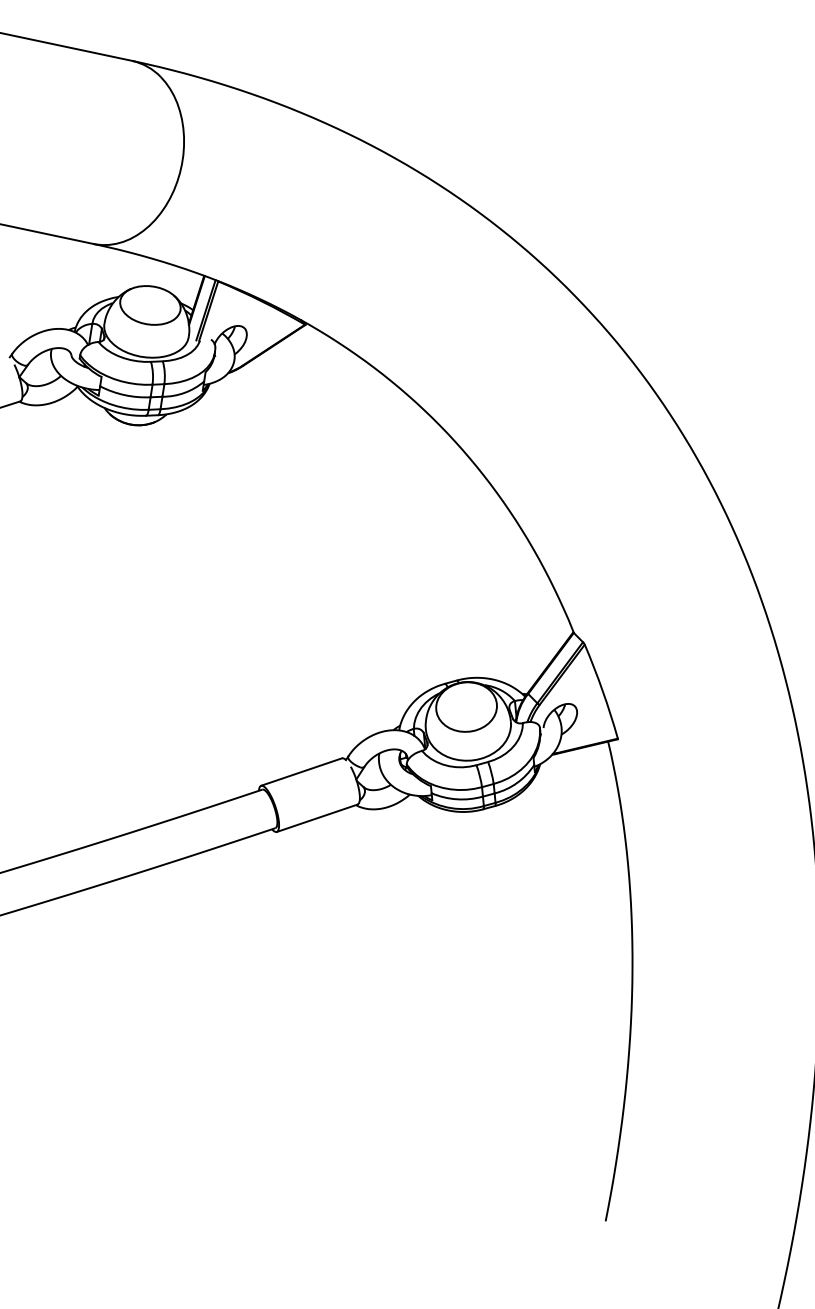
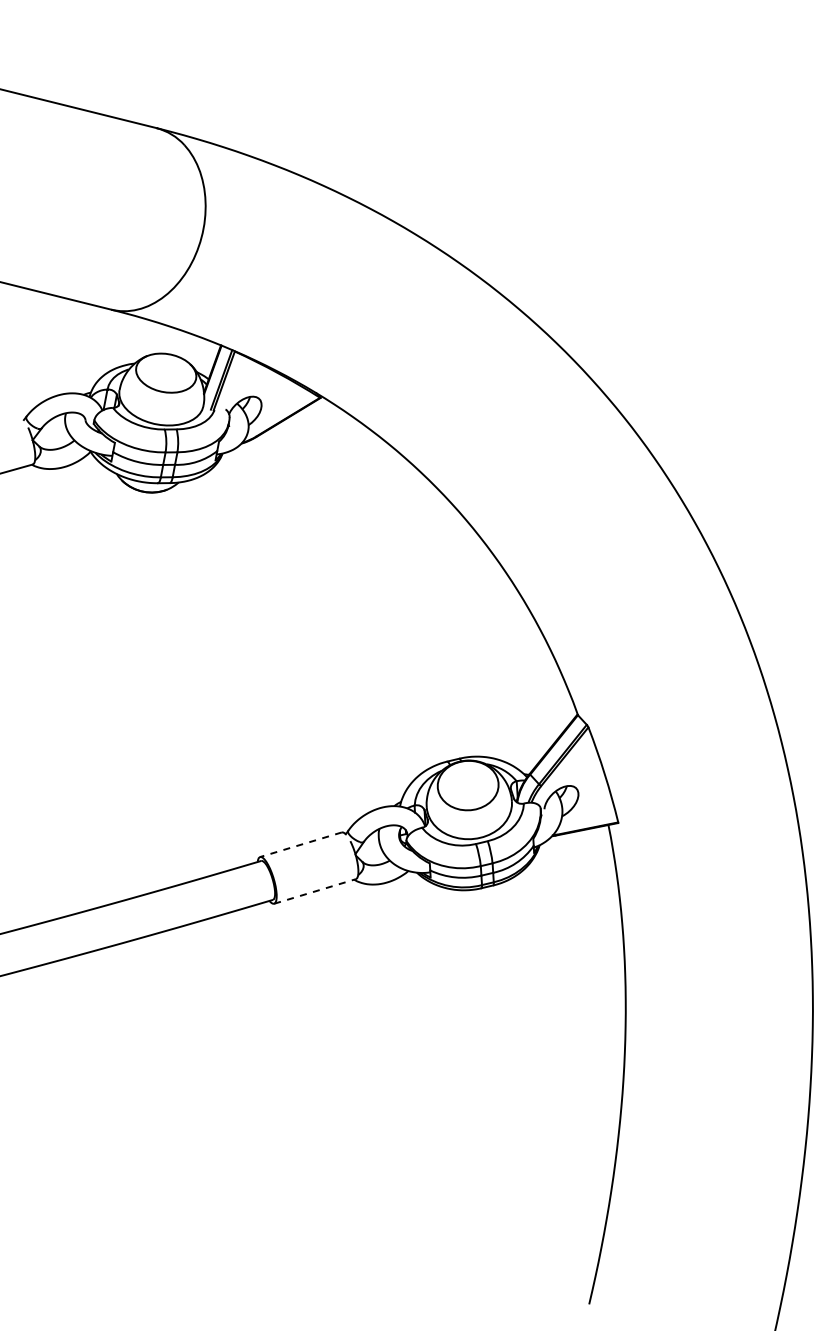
line: (302, 771) -> (301, 844), solid -> dashed
line: (317, 818) -> (315, 891), solid -> dashed

